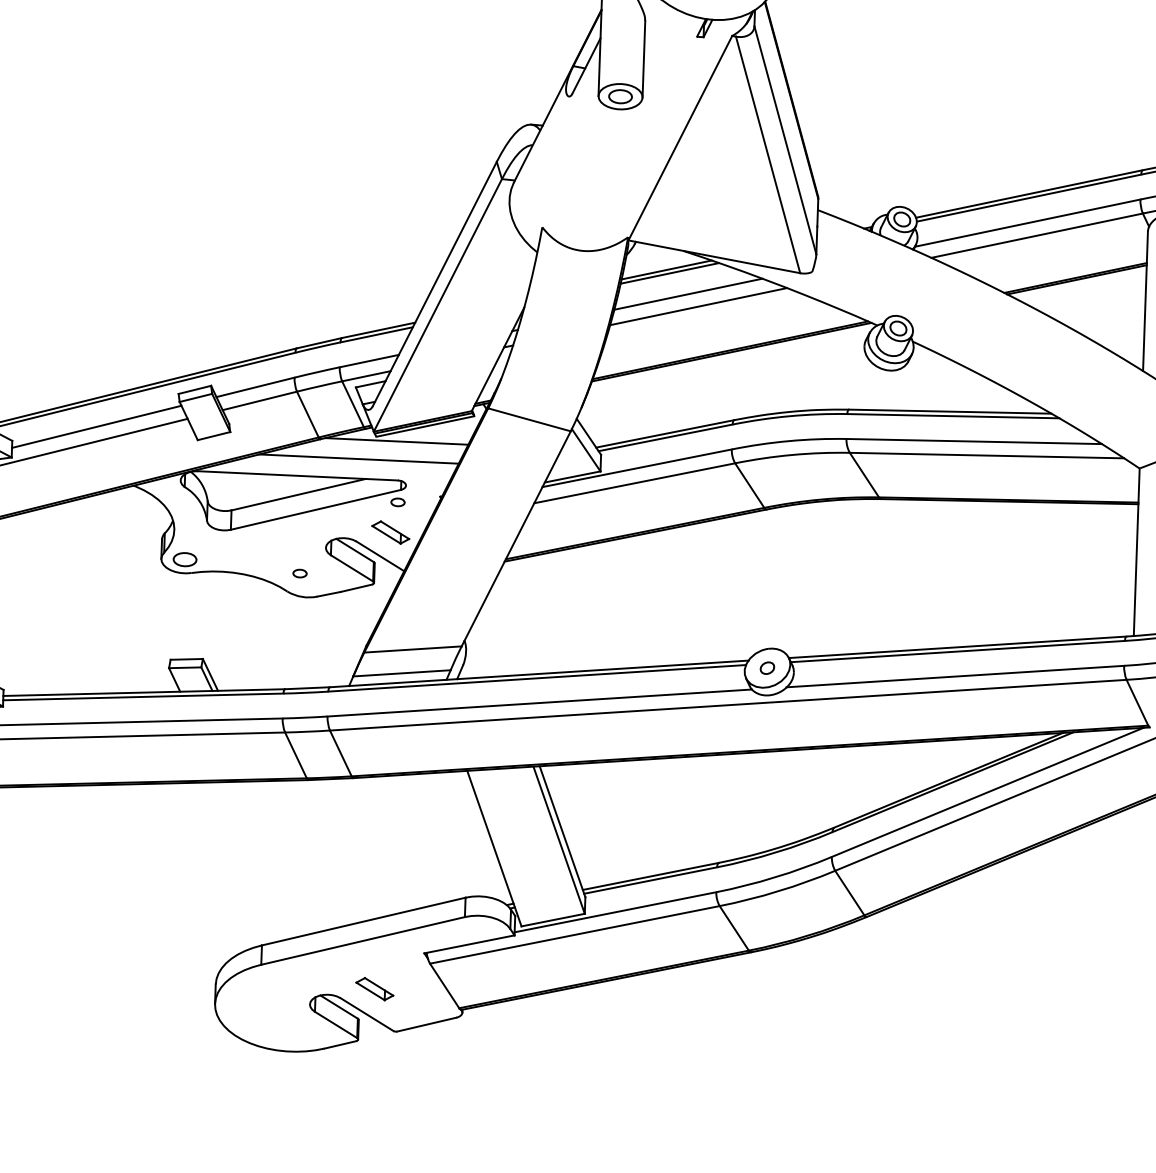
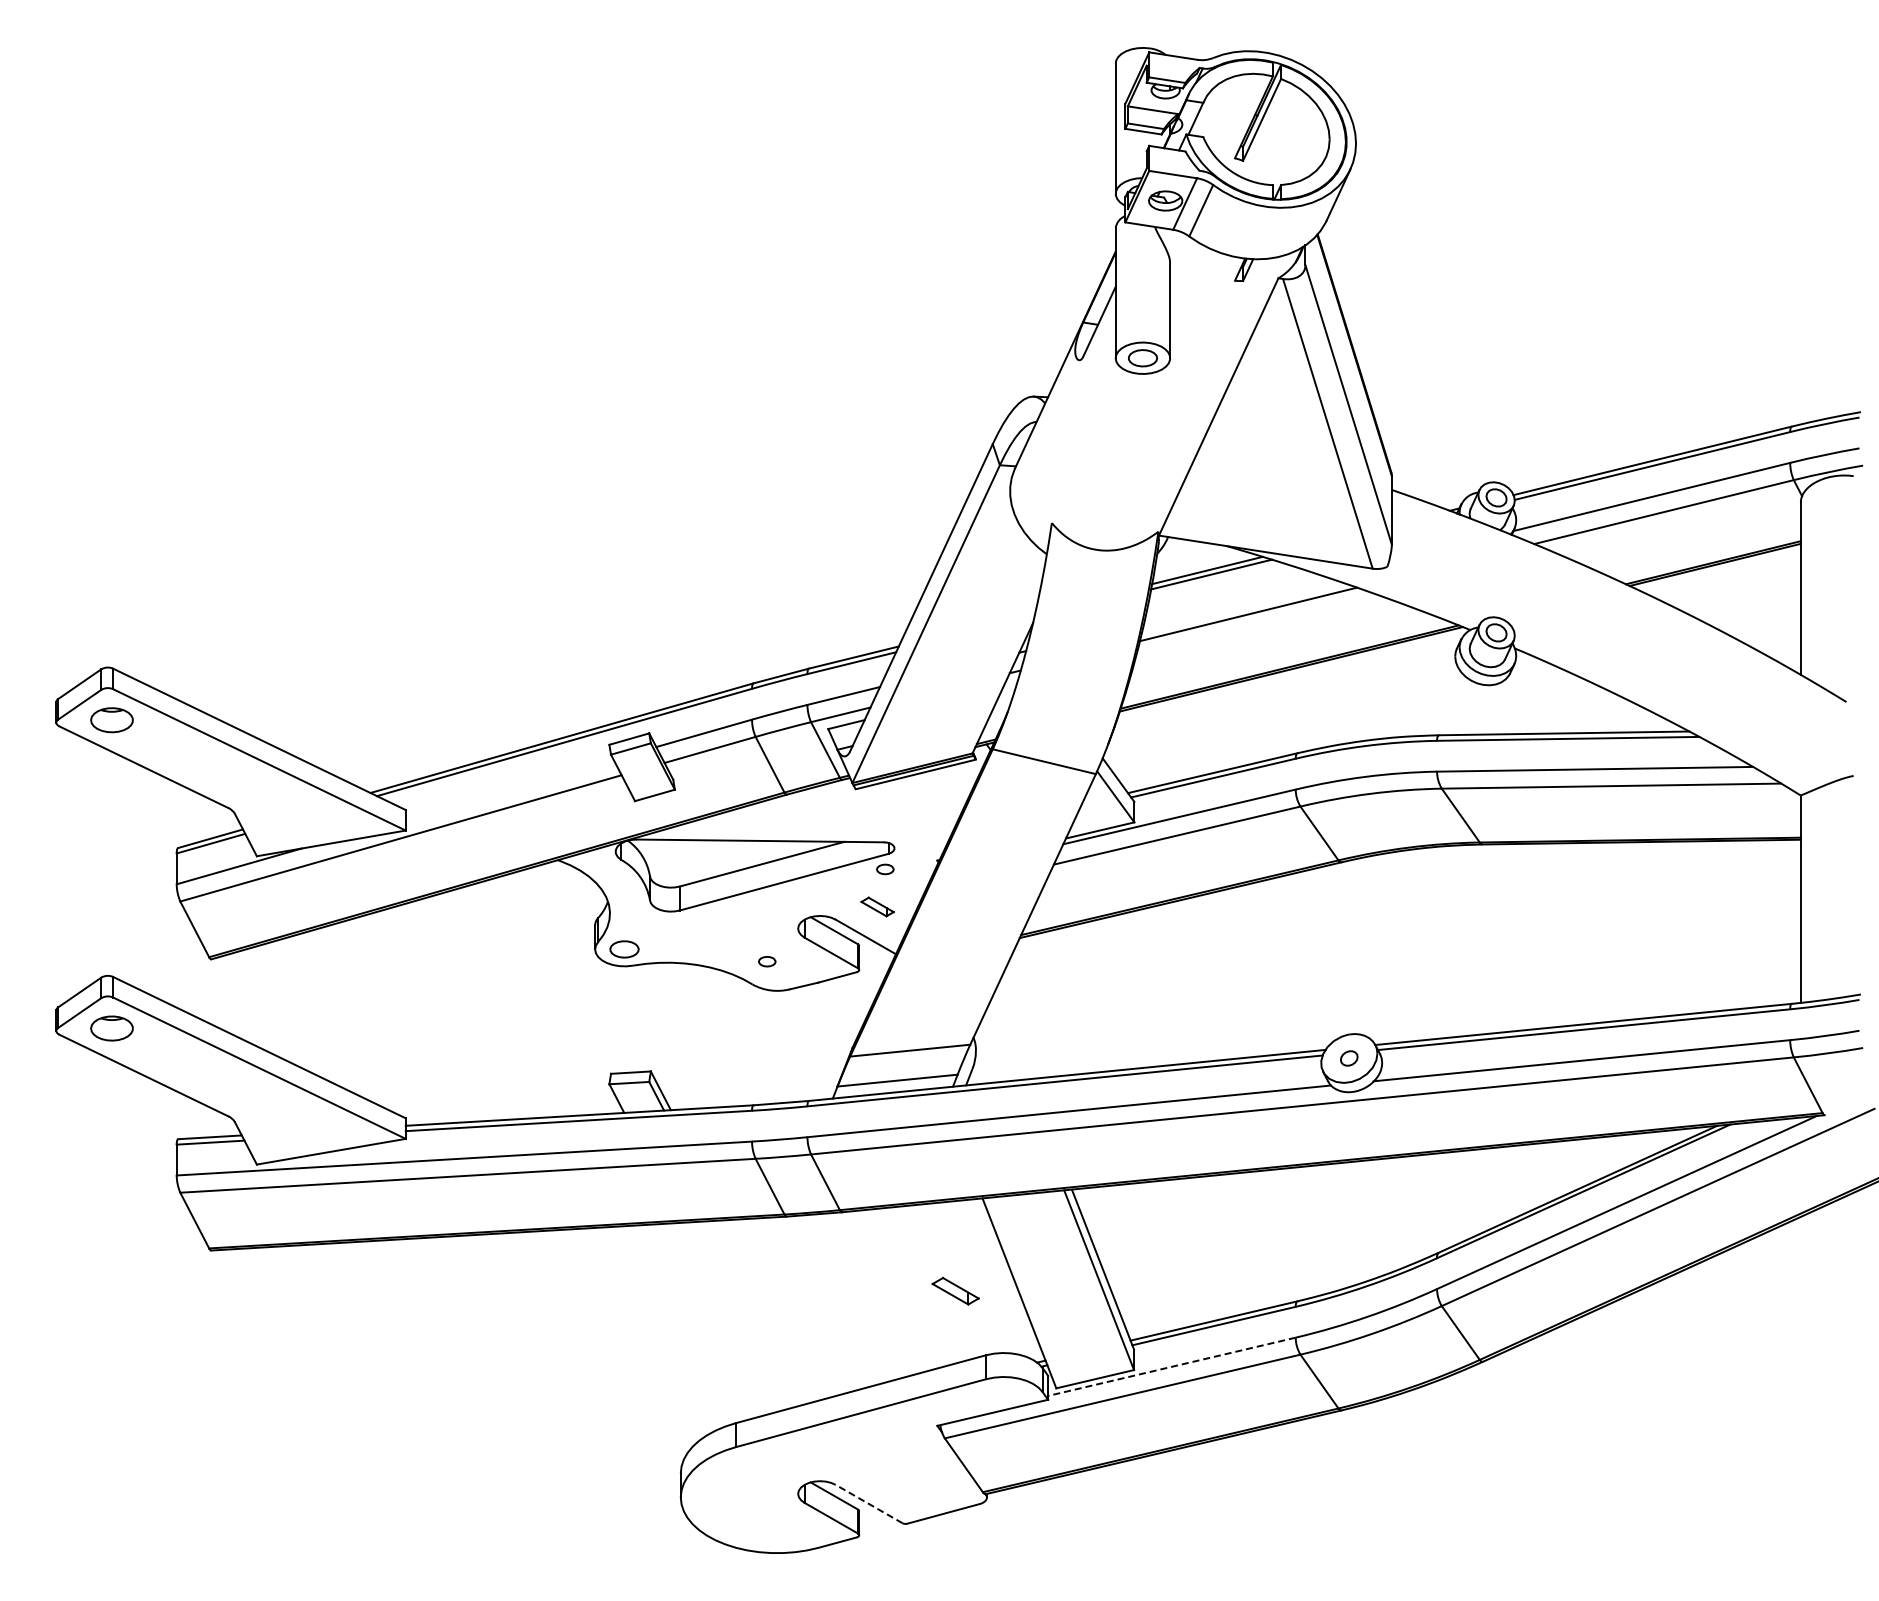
line: (688, 294) -> (1235, 599), removed
line: (96, 426) -> (509, 788), removed
line: (396, 441) -> (880, 794), removed
line: (358, 459) -> (834, 817), removed
part: (390, 532) -> (877, 906), size x0.7
line: (615, 912) -> (1171, 1366), solid -> dashed
part: (374, 989) -> (955, 1291), moved
line: (367, 1014) -> (869, 1504), solid -> dashed

